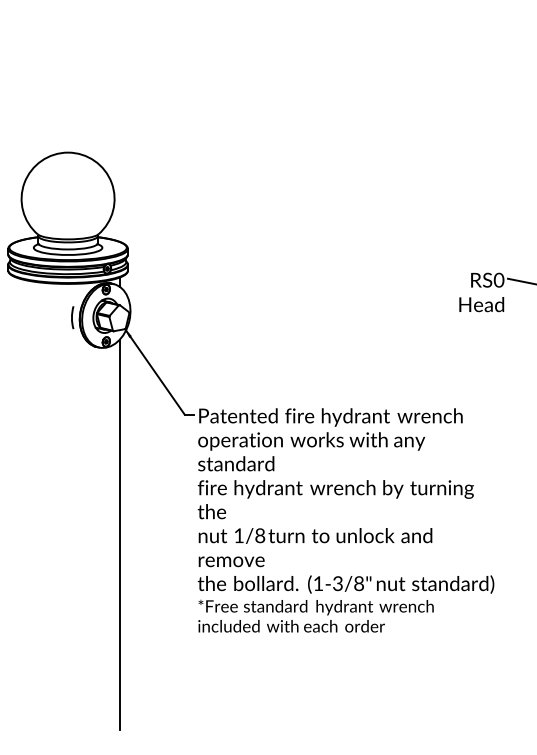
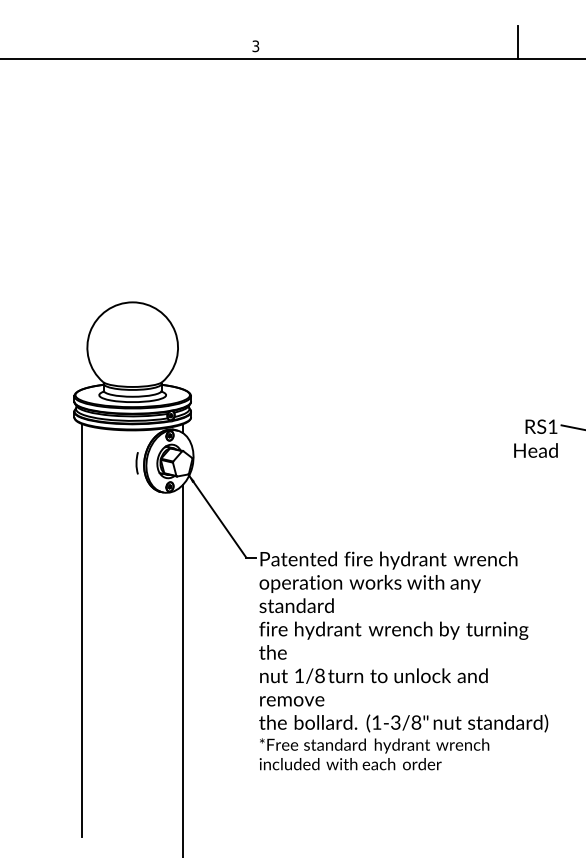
text: (498, 279) -> (552, 426), RS0 -> RS1
line: (16, 489) -> (82, 630), added

